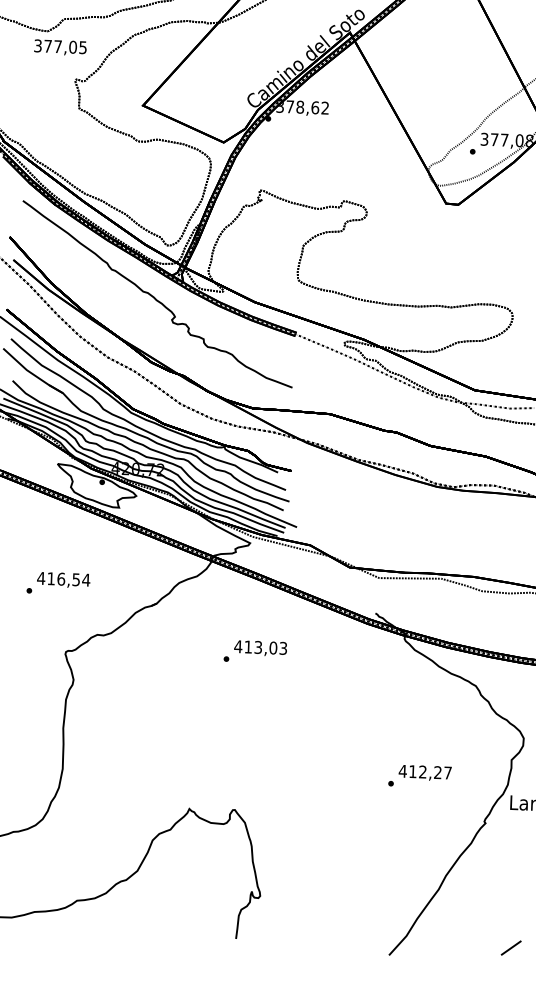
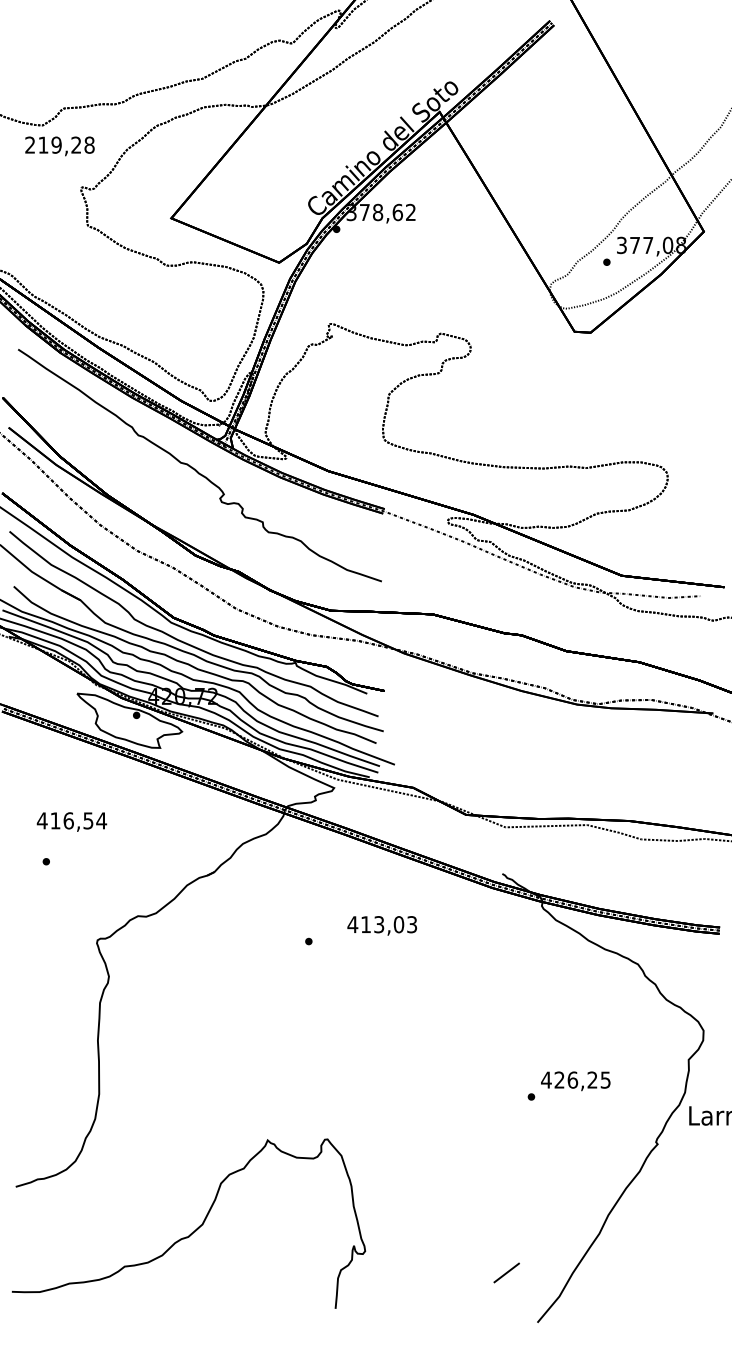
text: (60, 46) -> (59, 144), 377,05 -> 219,28
text: (63, 579) -> (71, 821), moved
text: (260, 648) -> (382, 925), moved
text: (430, 771) -> (582, 1079), 412,27 -> 426,25
line: (511, 947) -> (506, 1272), moved

